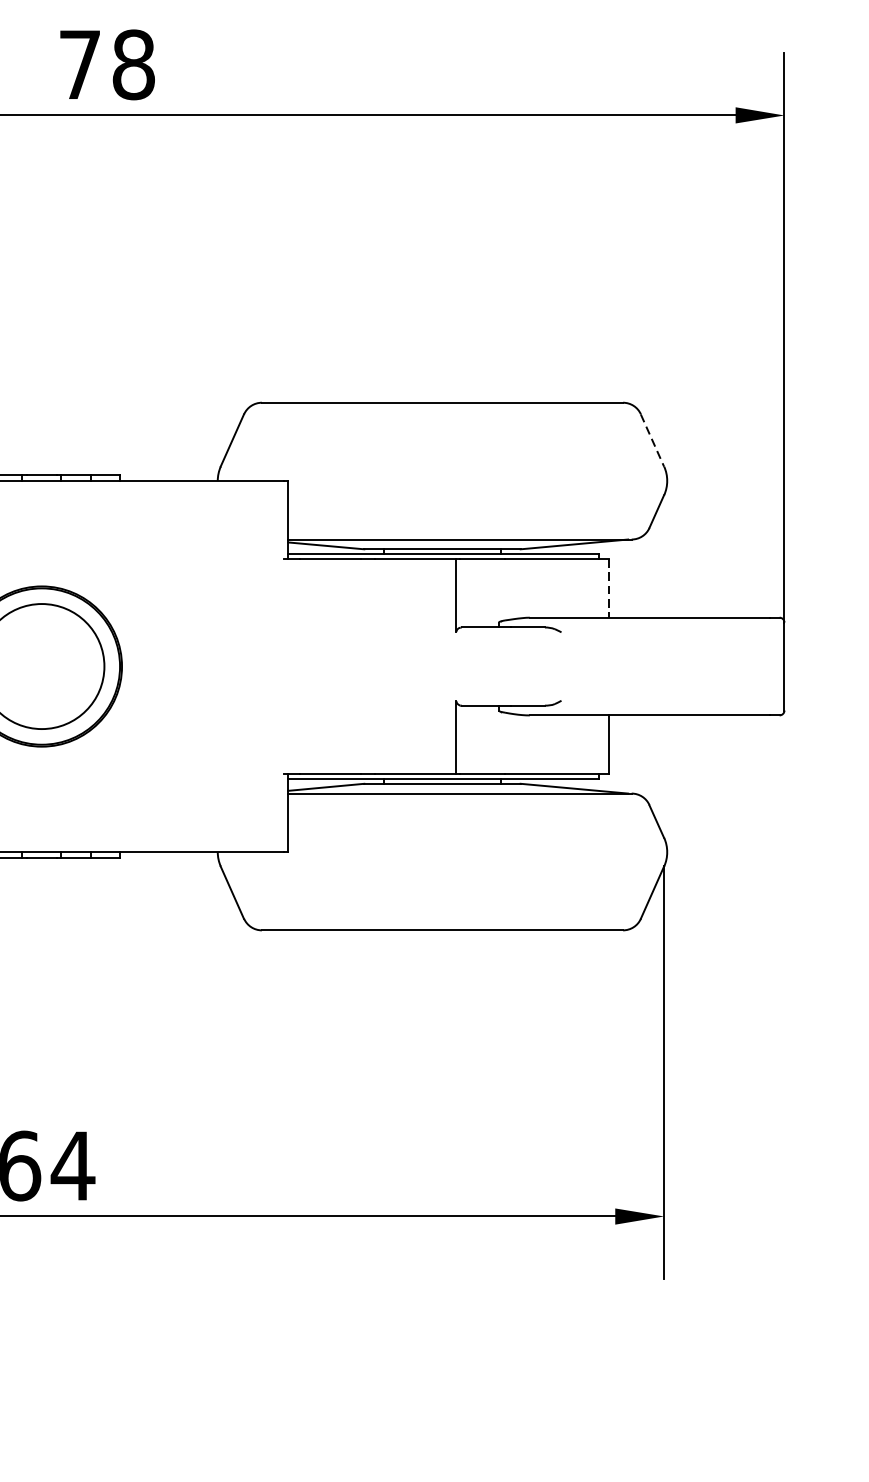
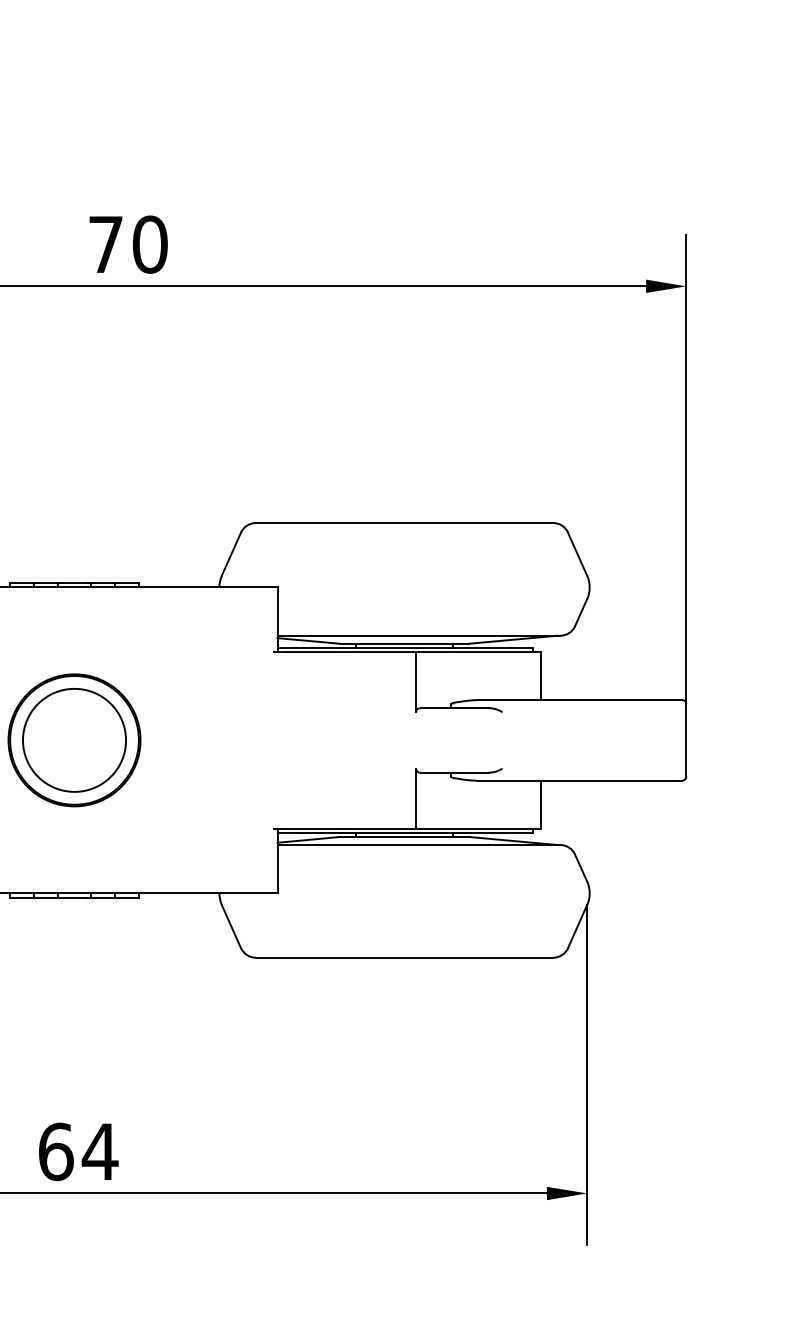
text: (132, 64) -> (149, 244), 78 -> 70
line: (652, 440) -> (577, 554), dashed -> solid
line: (608, 589) -> (541, 676), dashed -> solid

